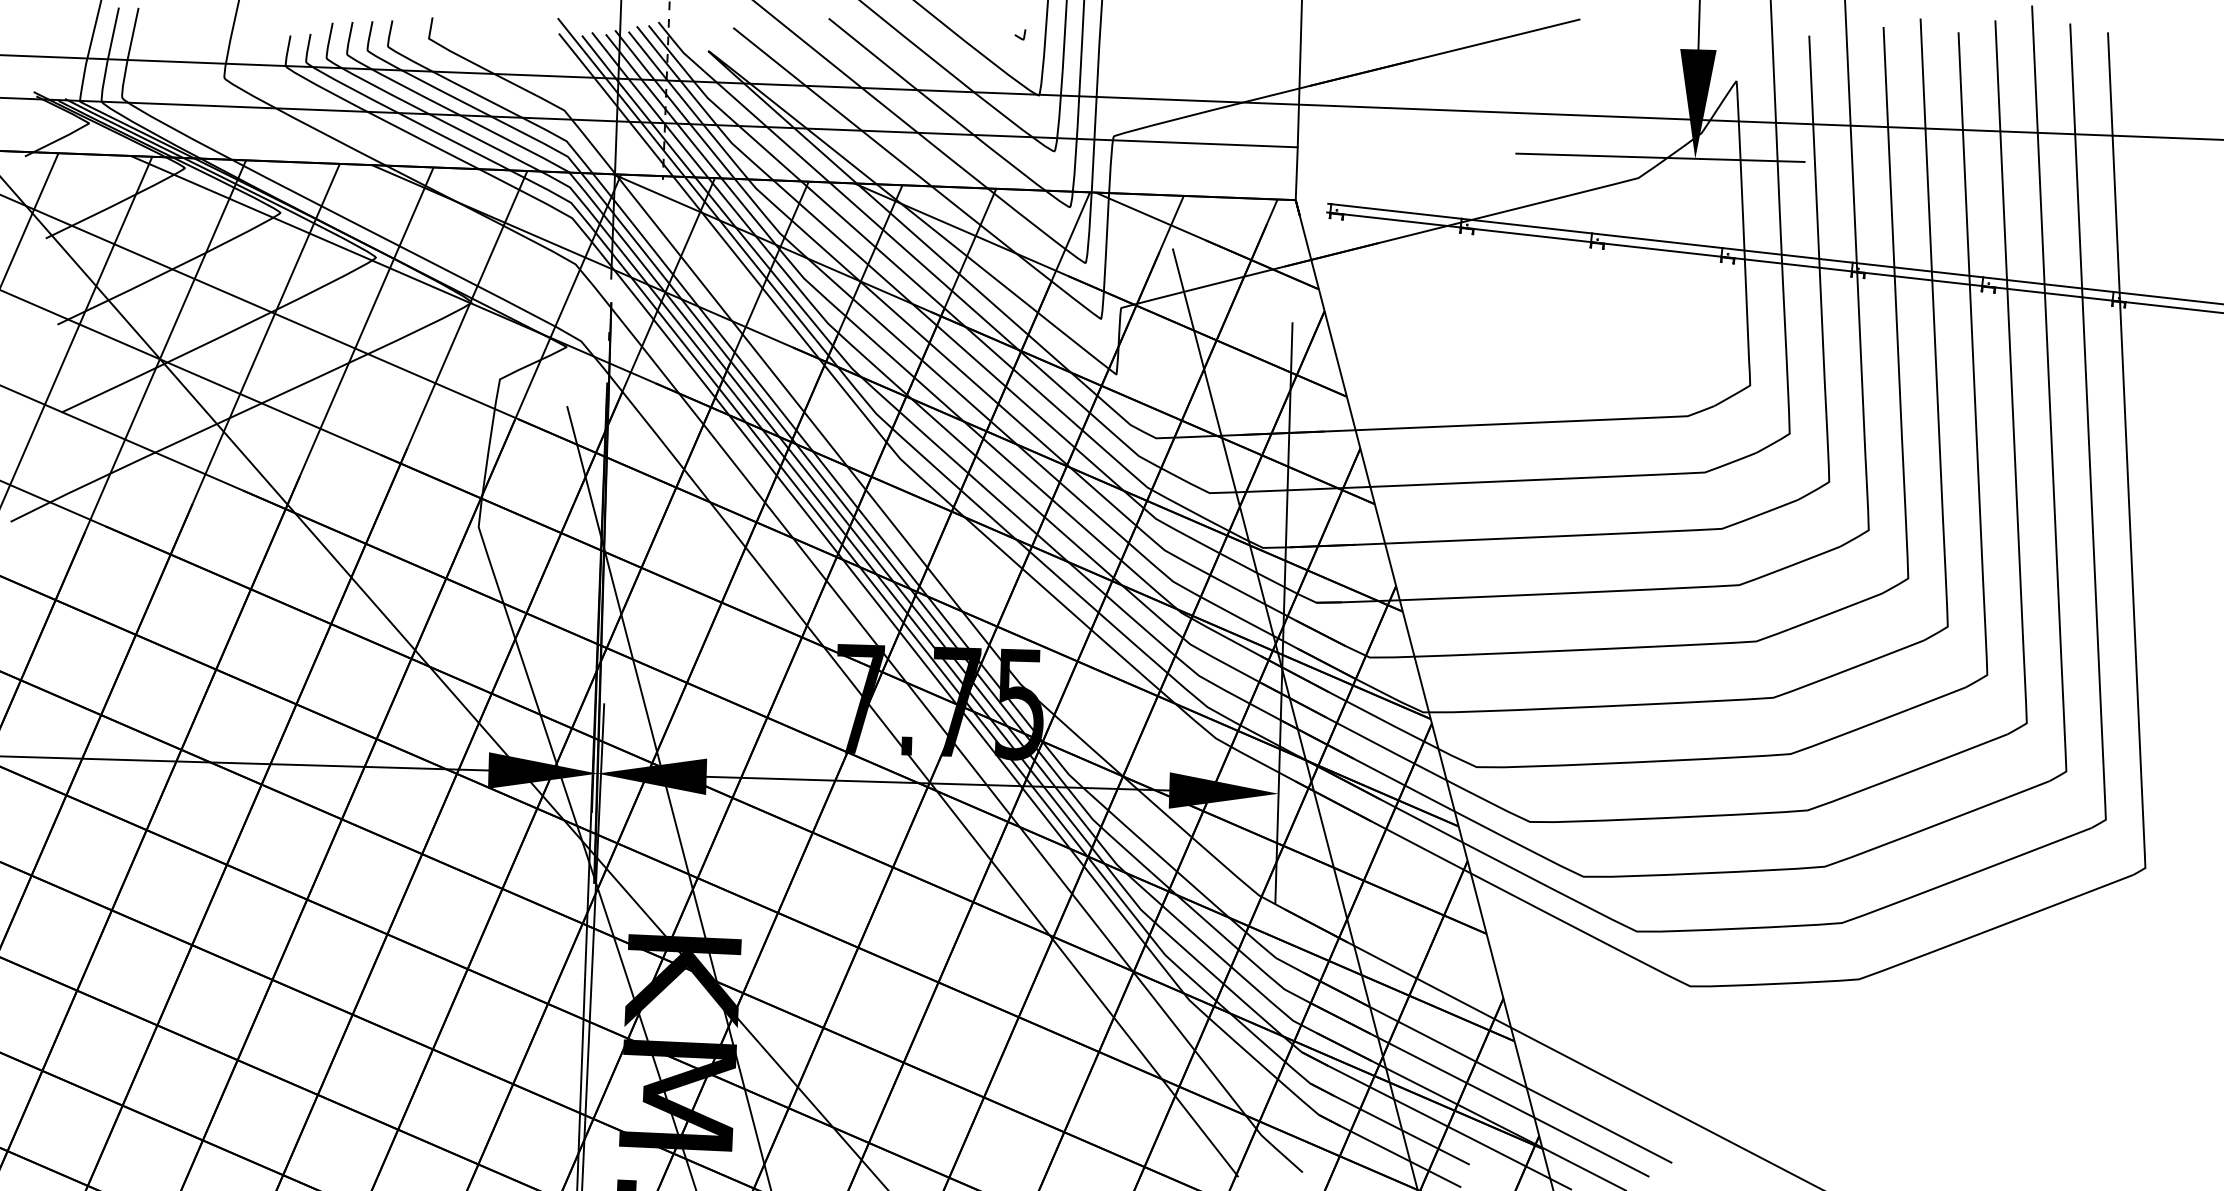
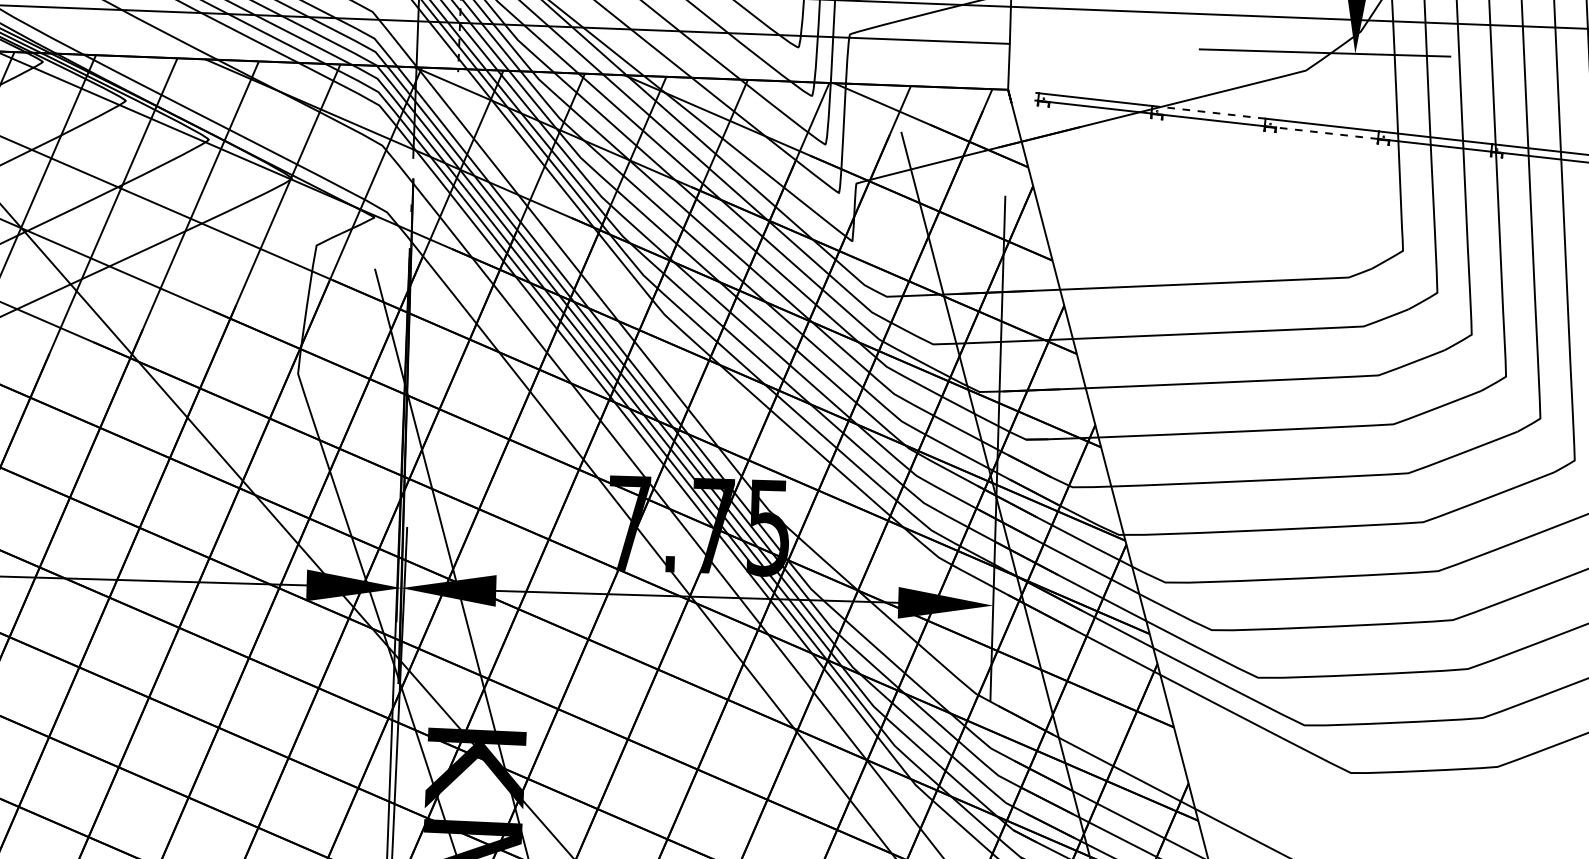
line: (1526, 226) -> (1208, 112), solid -> dashed
line: (1656, 249) -> (1321, 132), solid -> dashed

